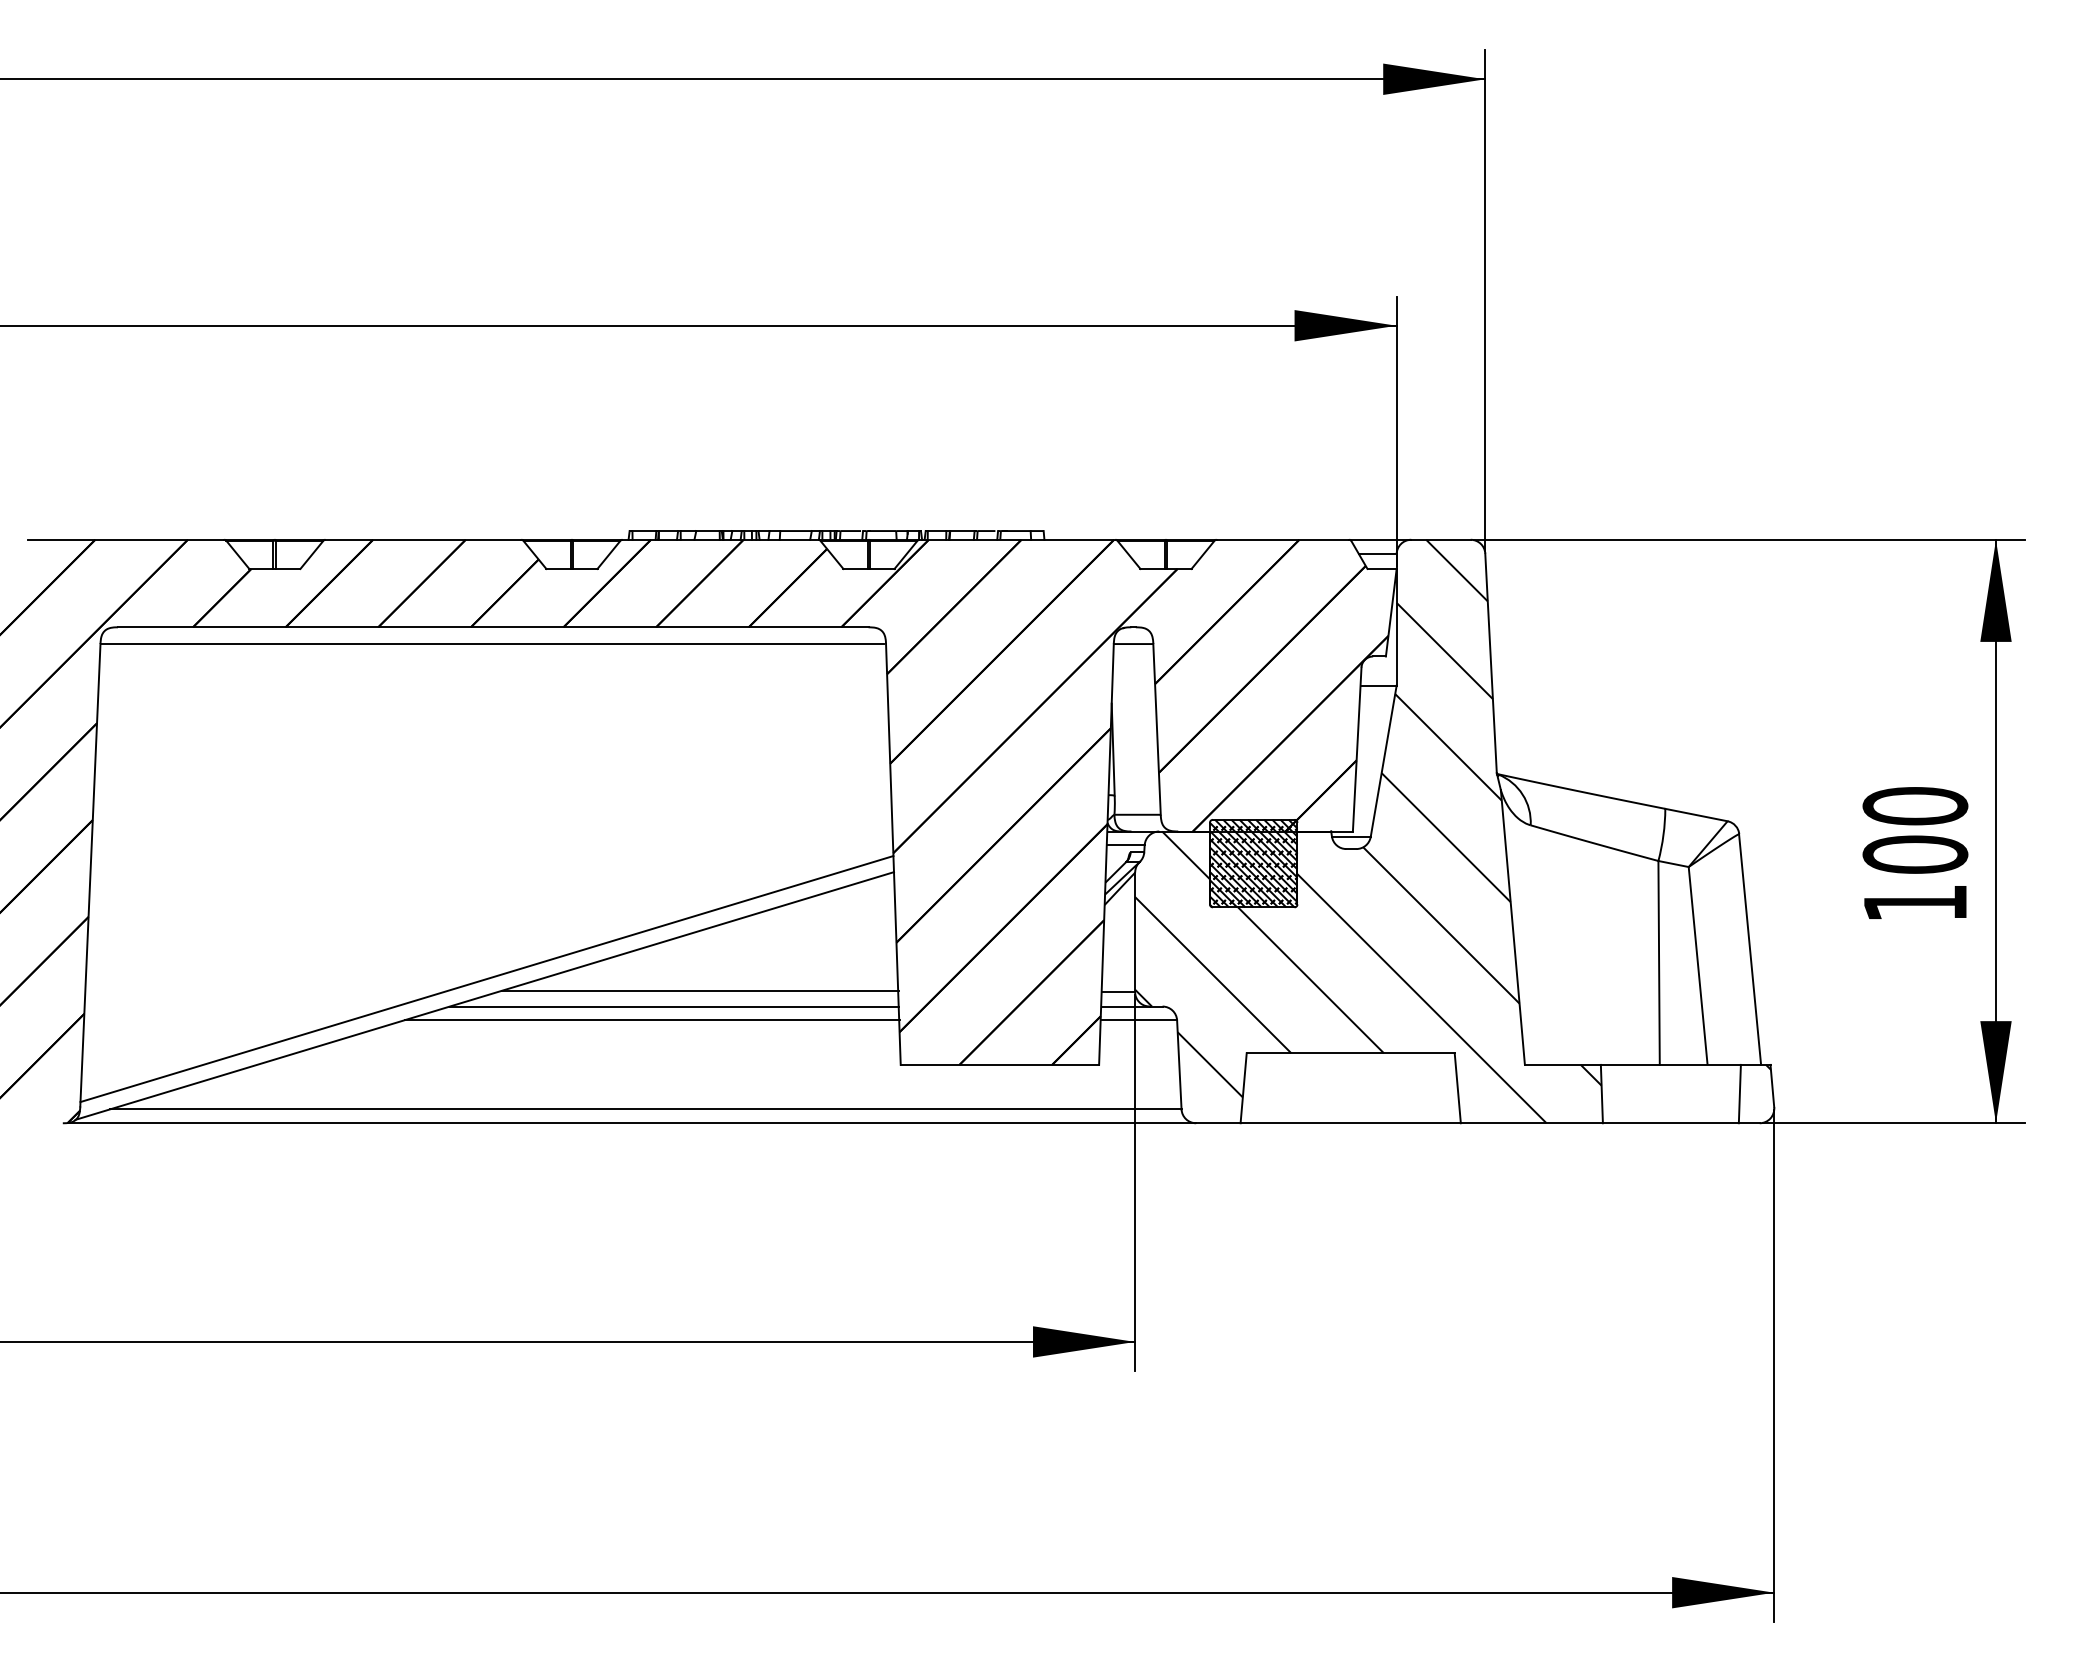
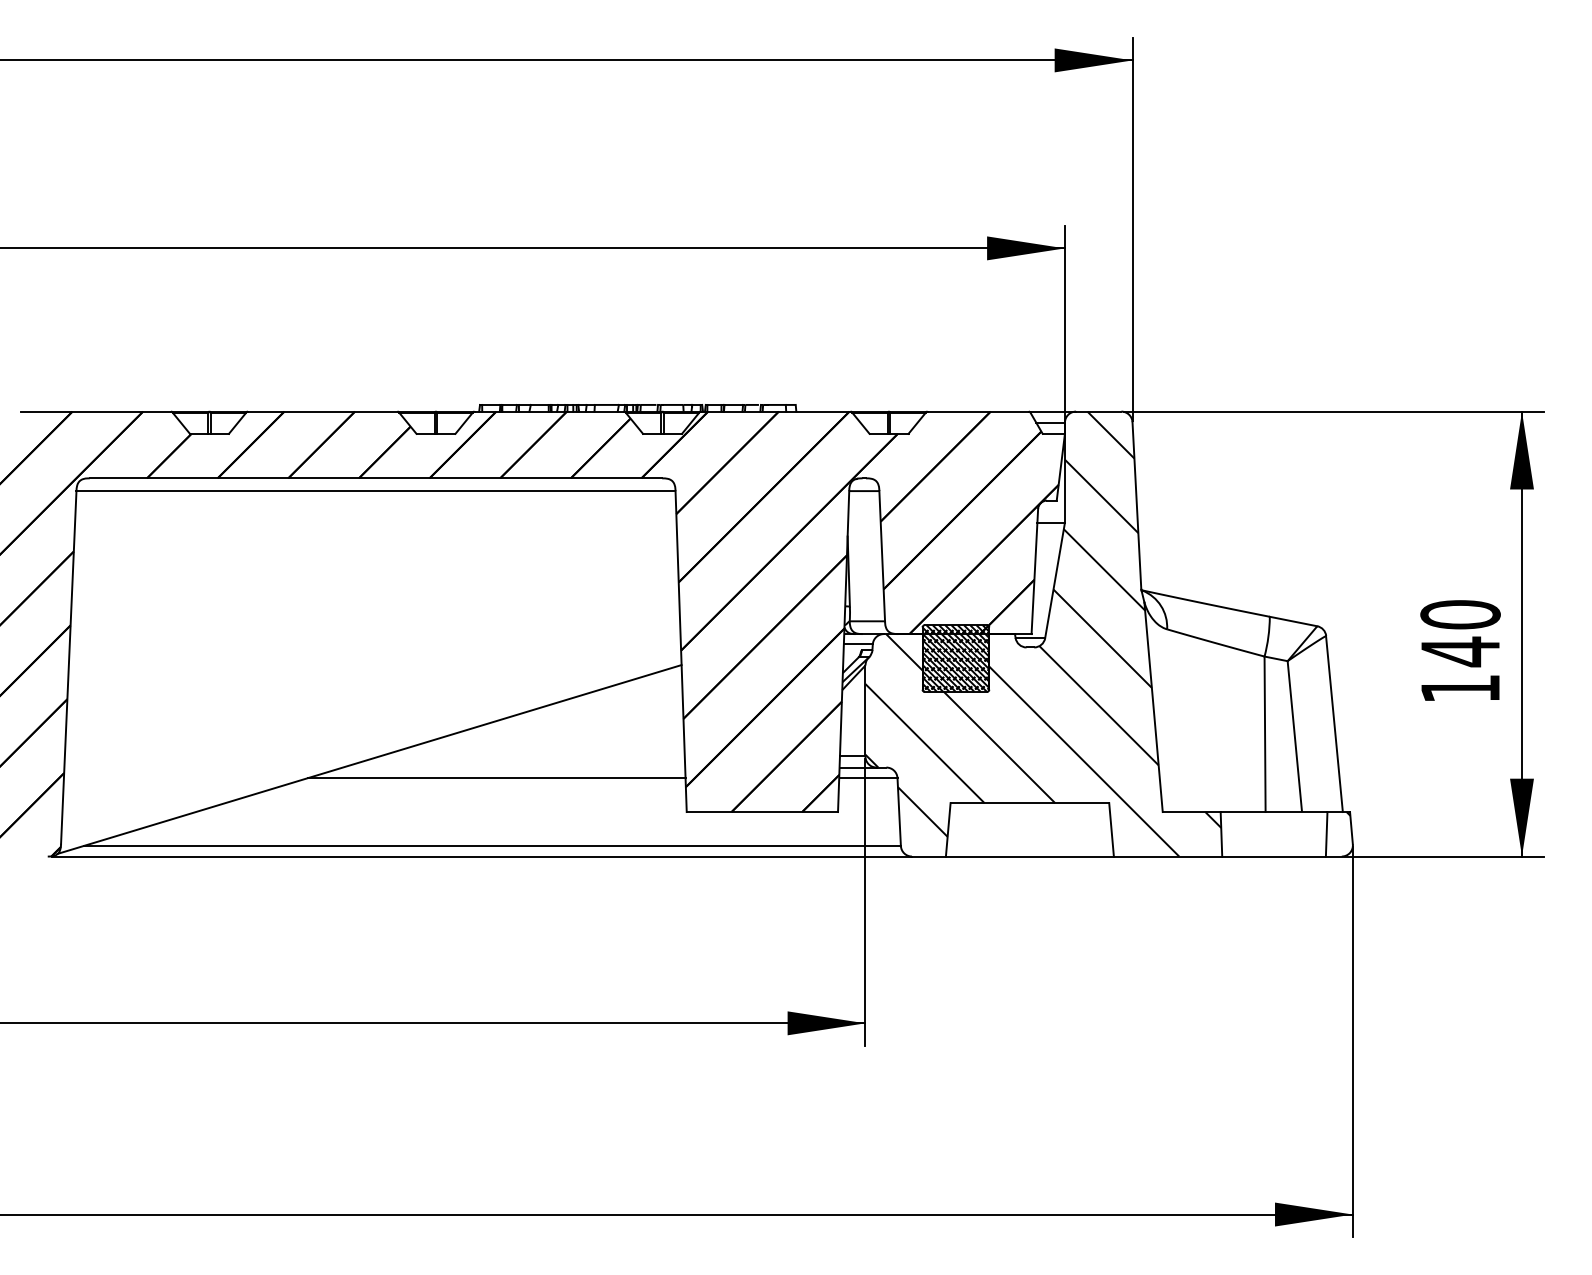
text: (1915, 854) -> (1460, 651), 100 -> 140
line: (487, 978) -> (371, 746), removed
line: (699, 990) -> (533, 755), removed
line: (674, 1006) -> (514, 767), removed

